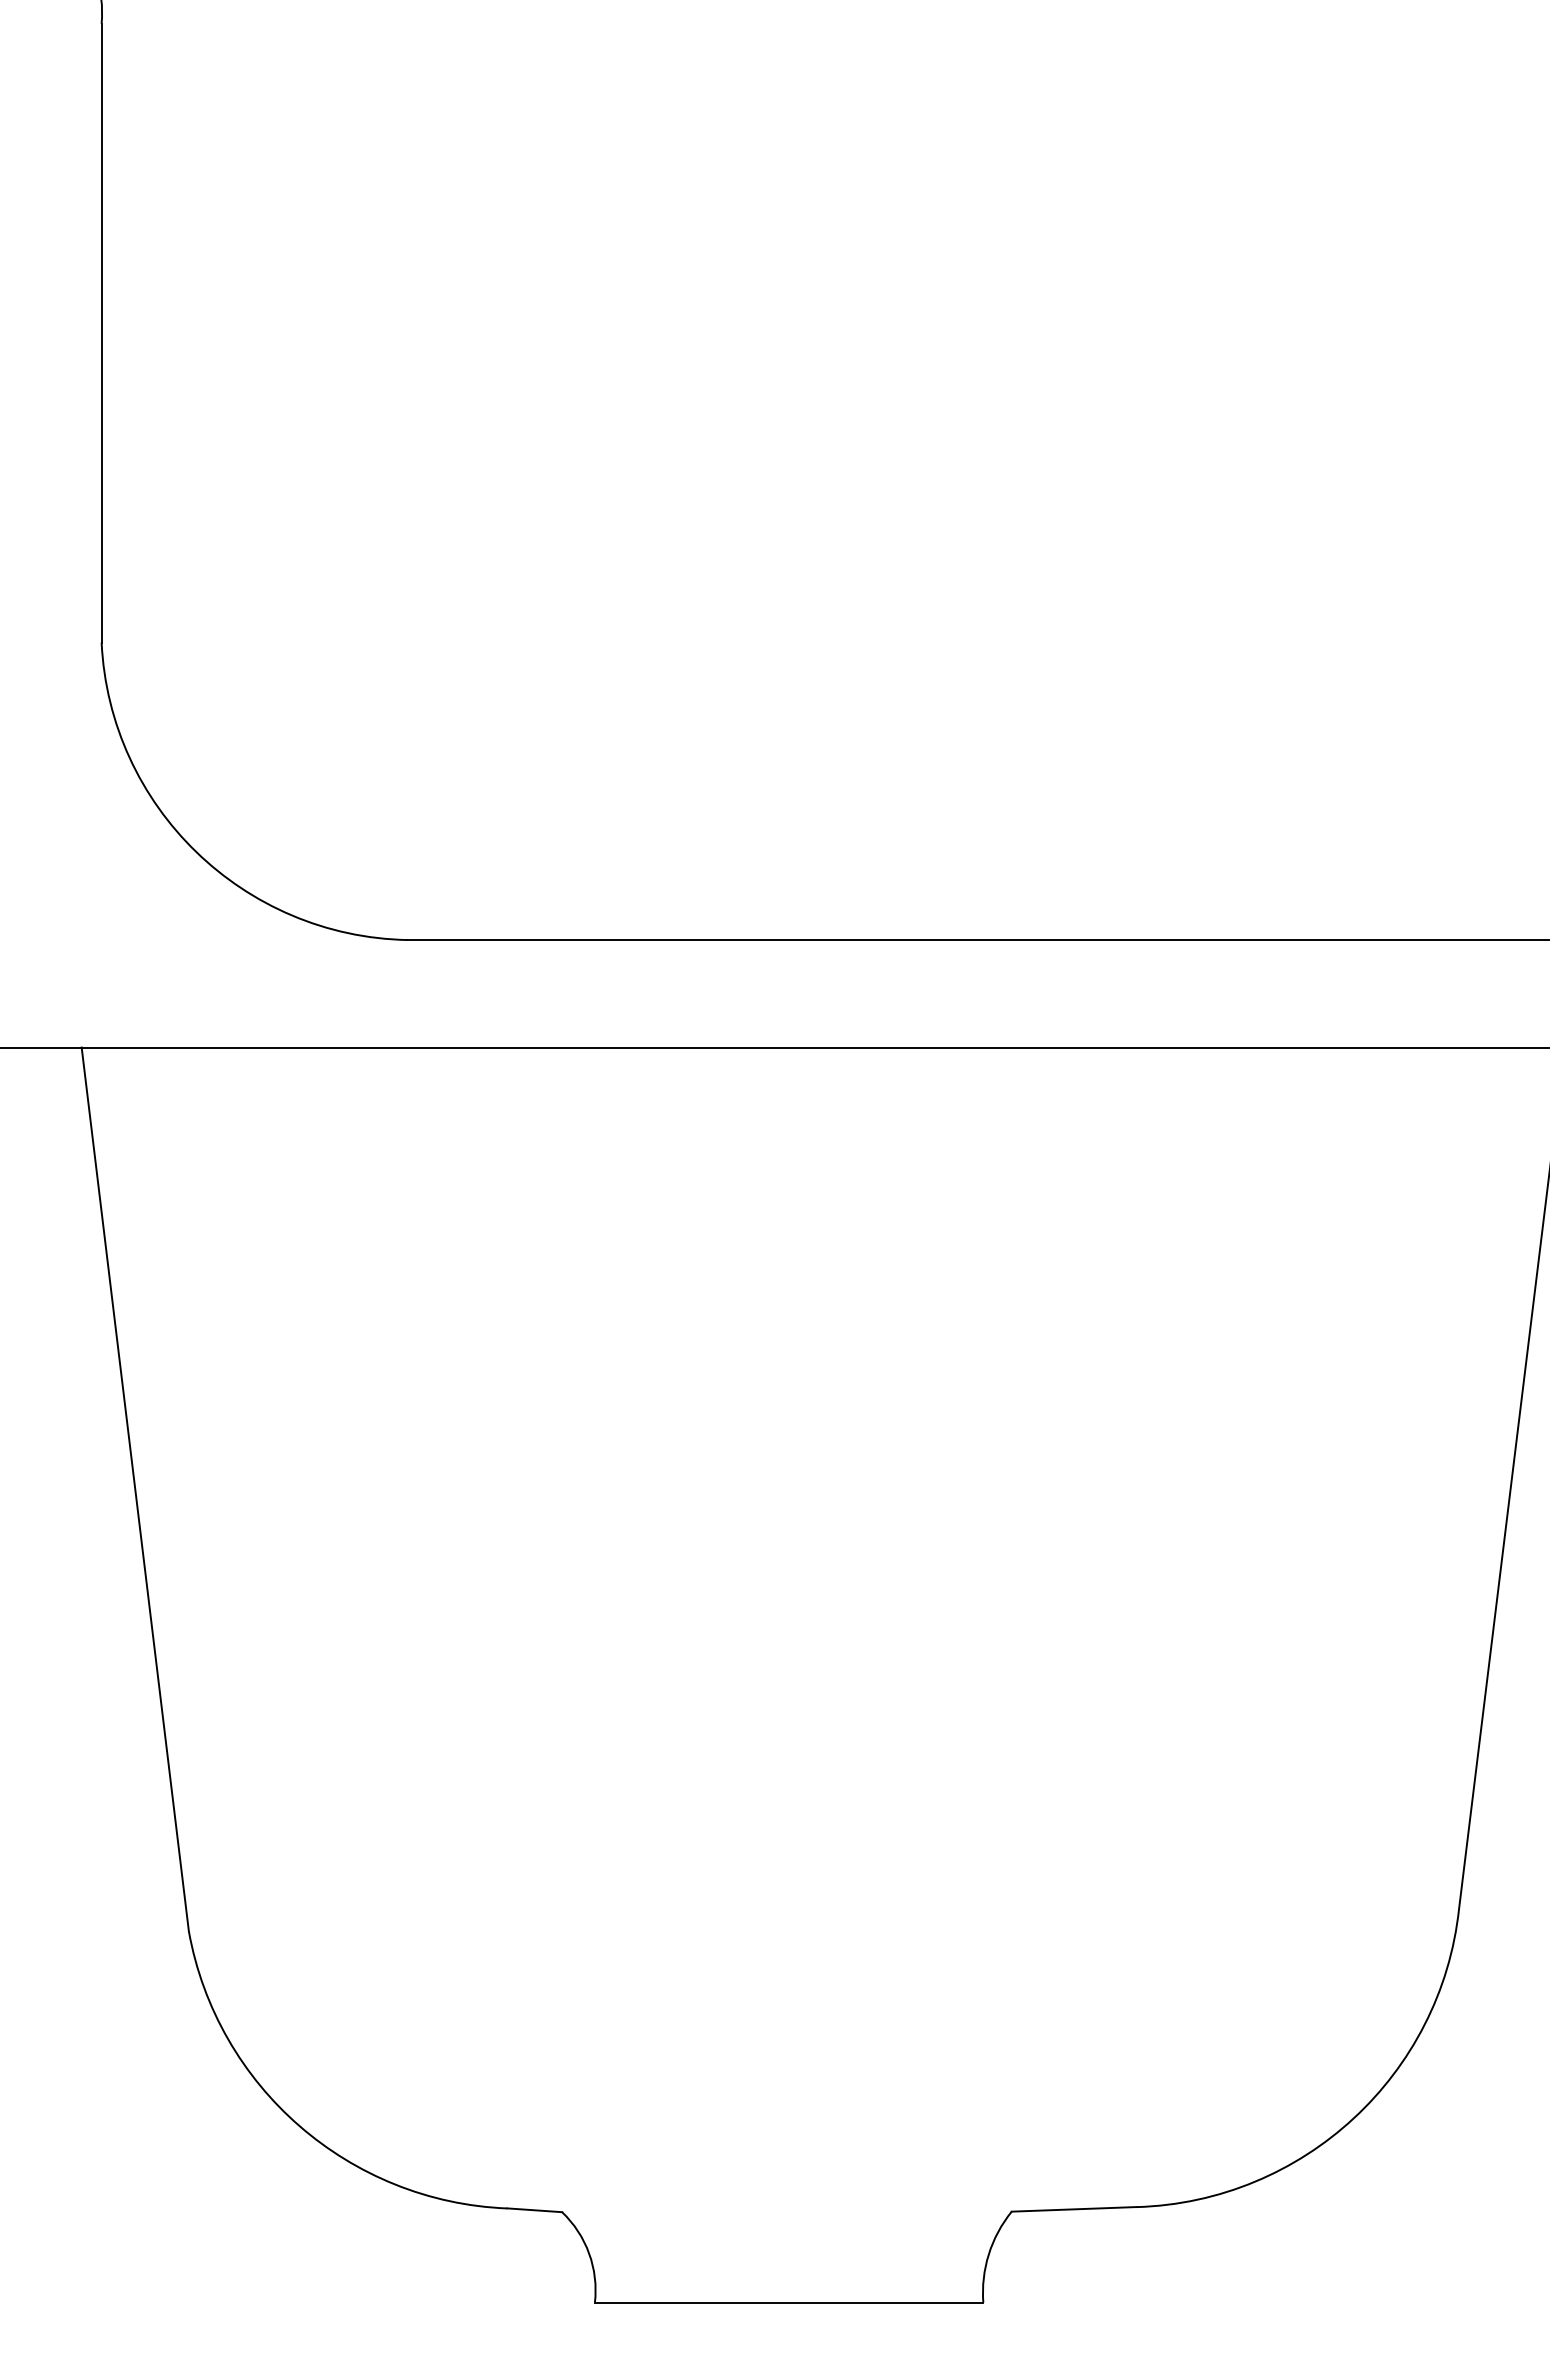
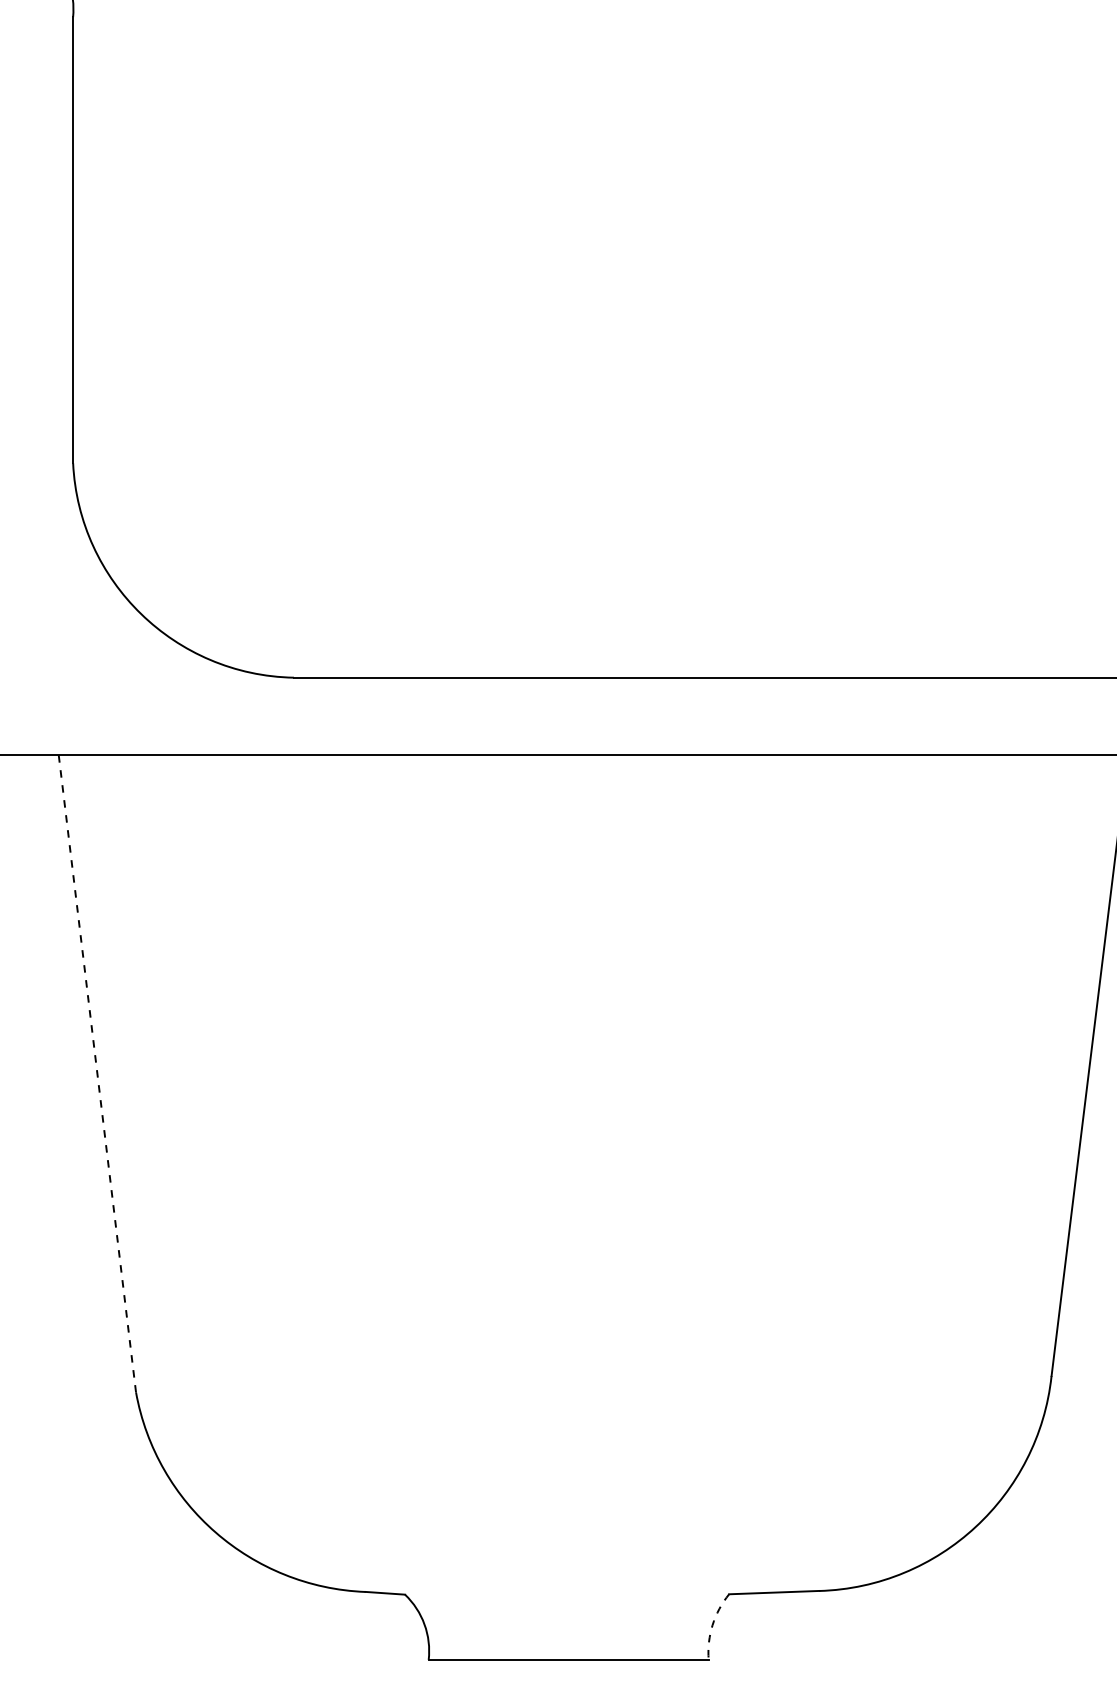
line: (135, 1489) -> (97, 1073), solid -> dashed
arc: (988, 2254) -> (712, 1625), solid -> dashed

